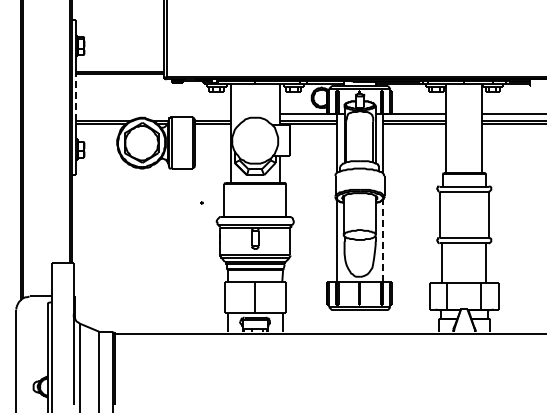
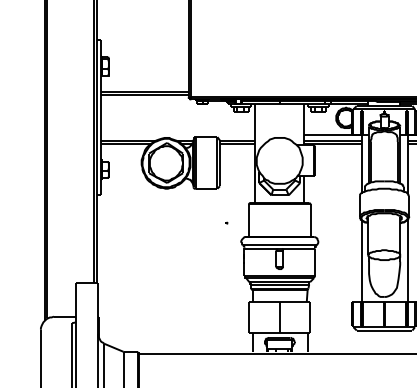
line: (76, 97) -> (101, 117), dashed -> solid
line: (383, 240) -> (408, 260), dashed -> solid

